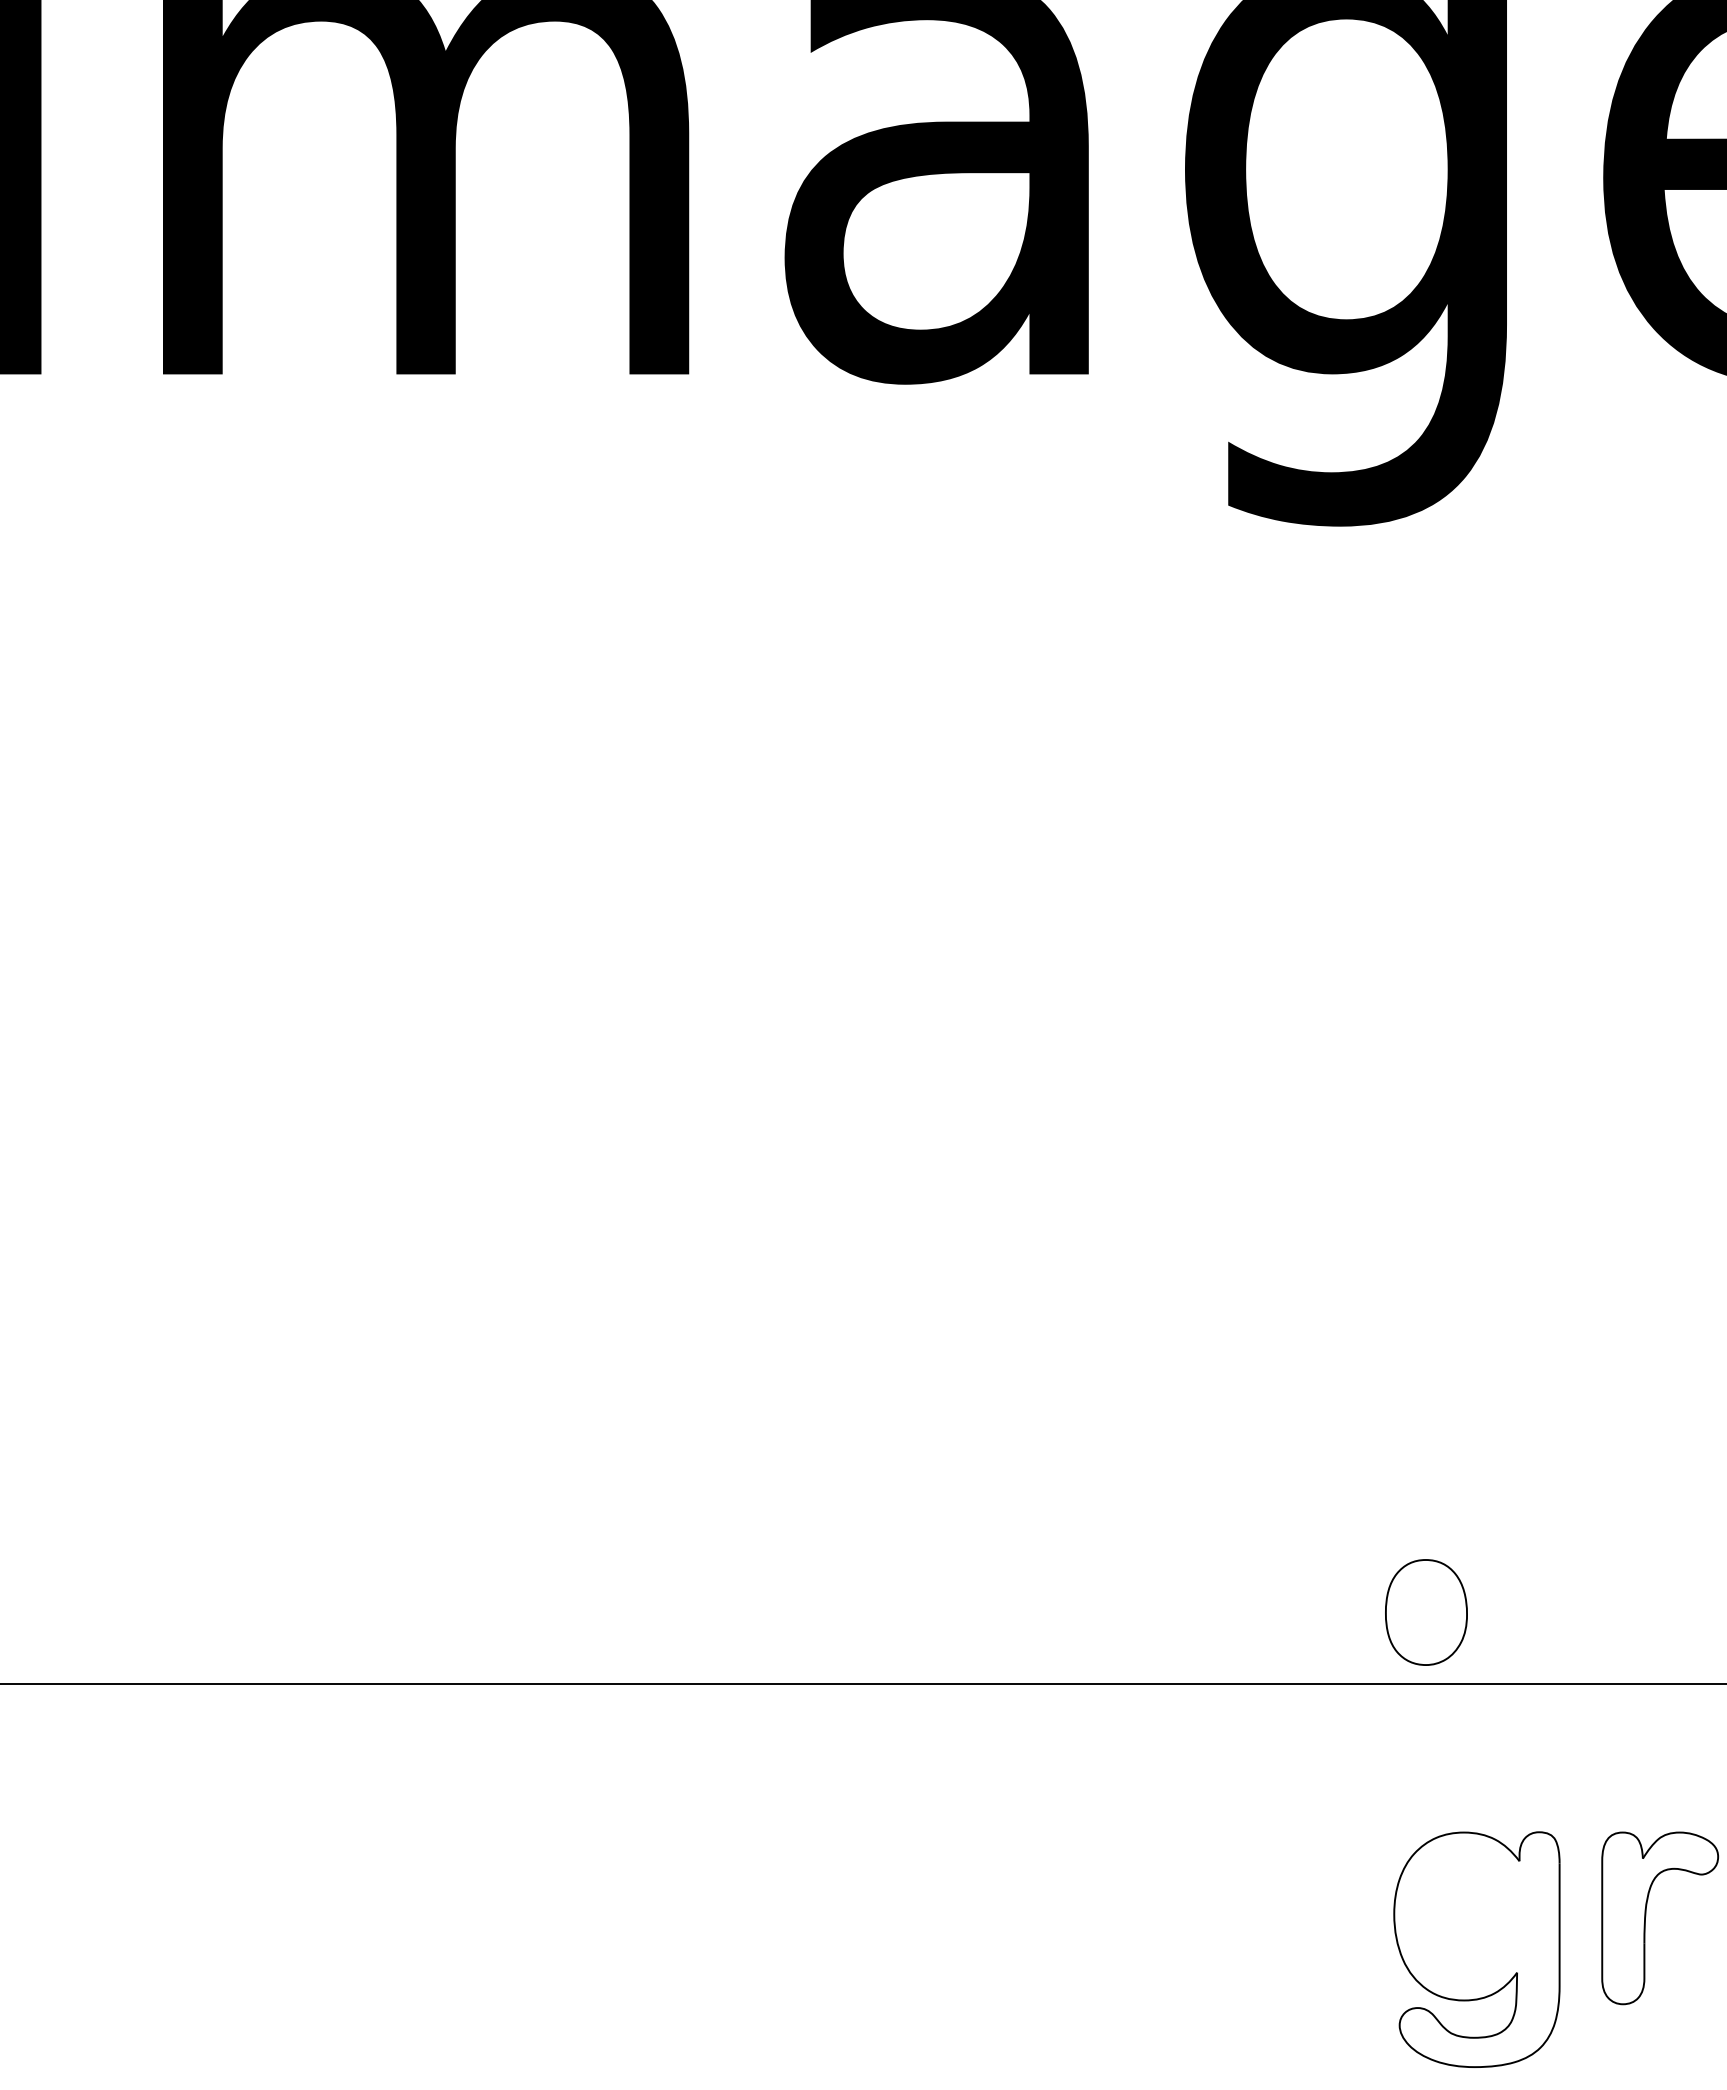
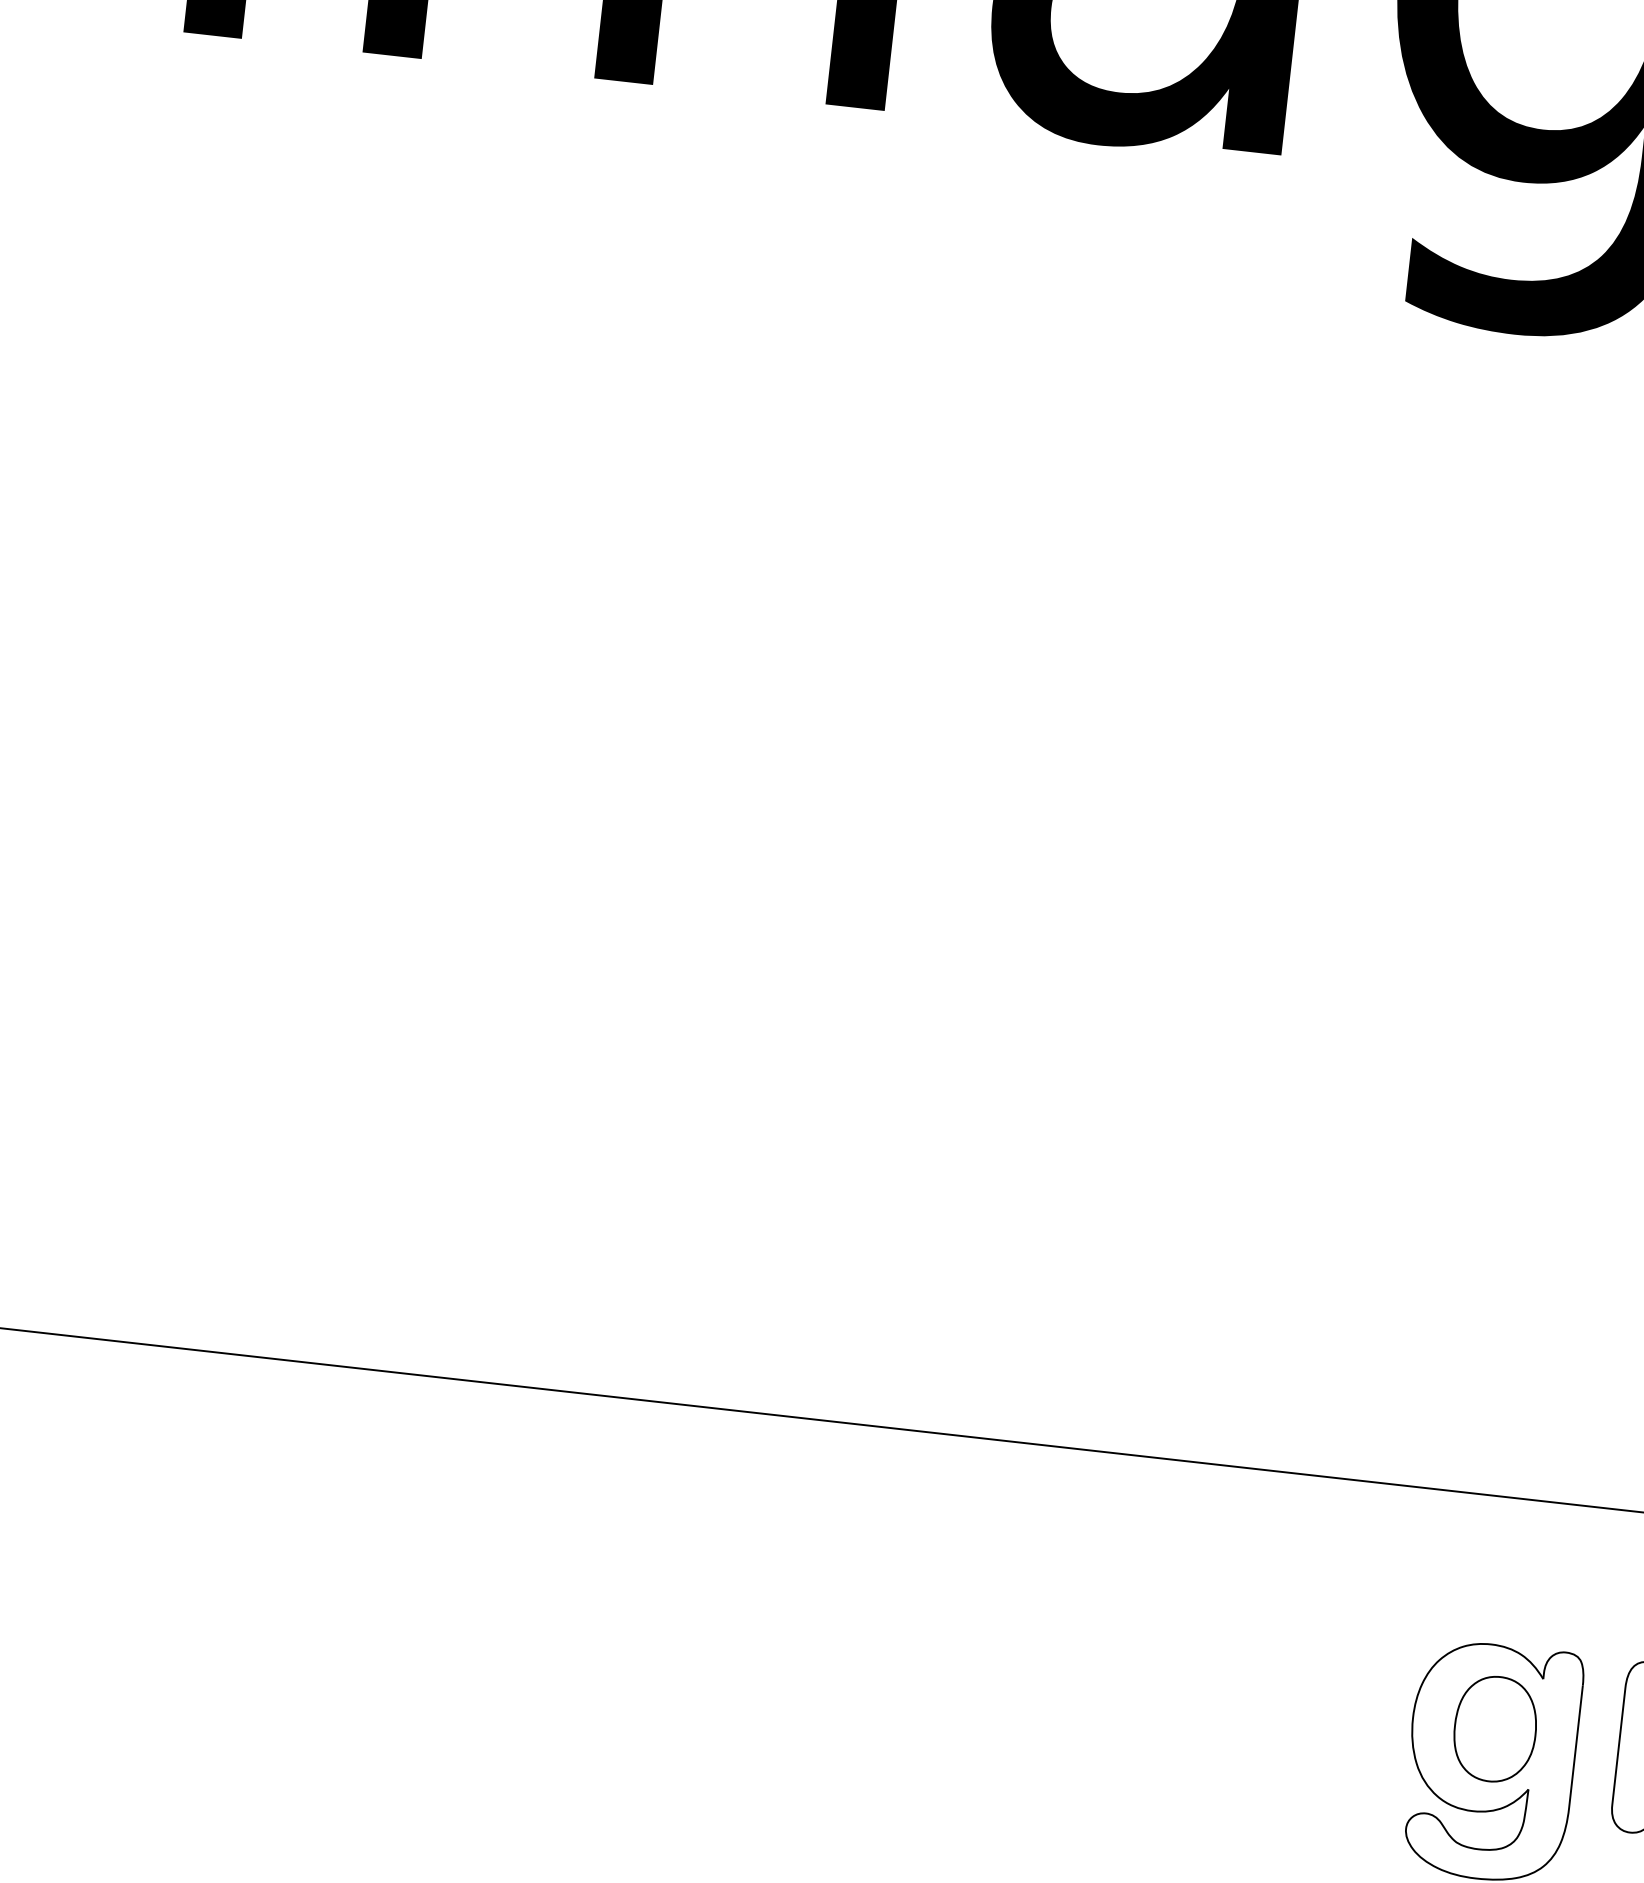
part: (1426, 1612) -> (1495, 1729), moved

